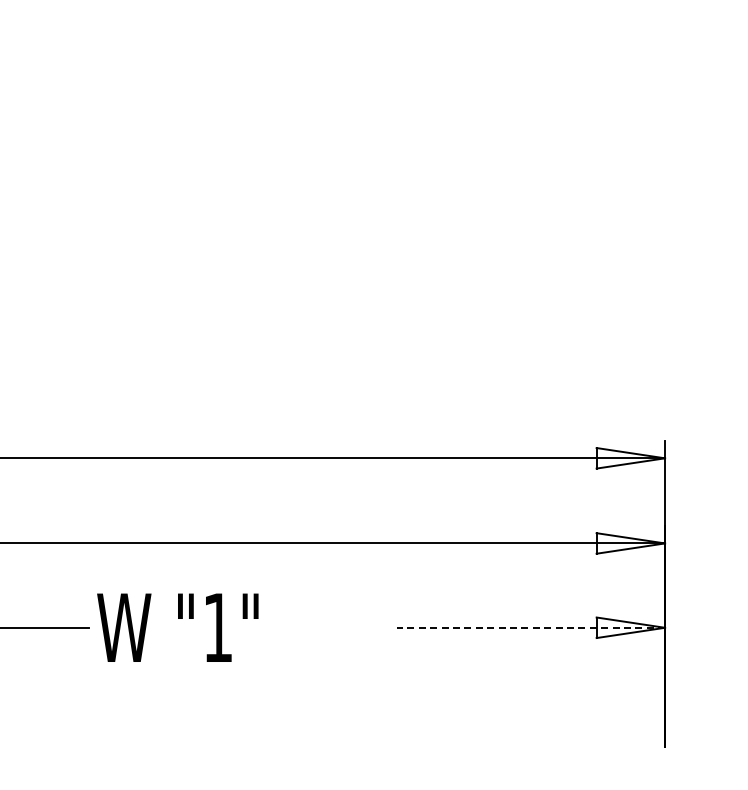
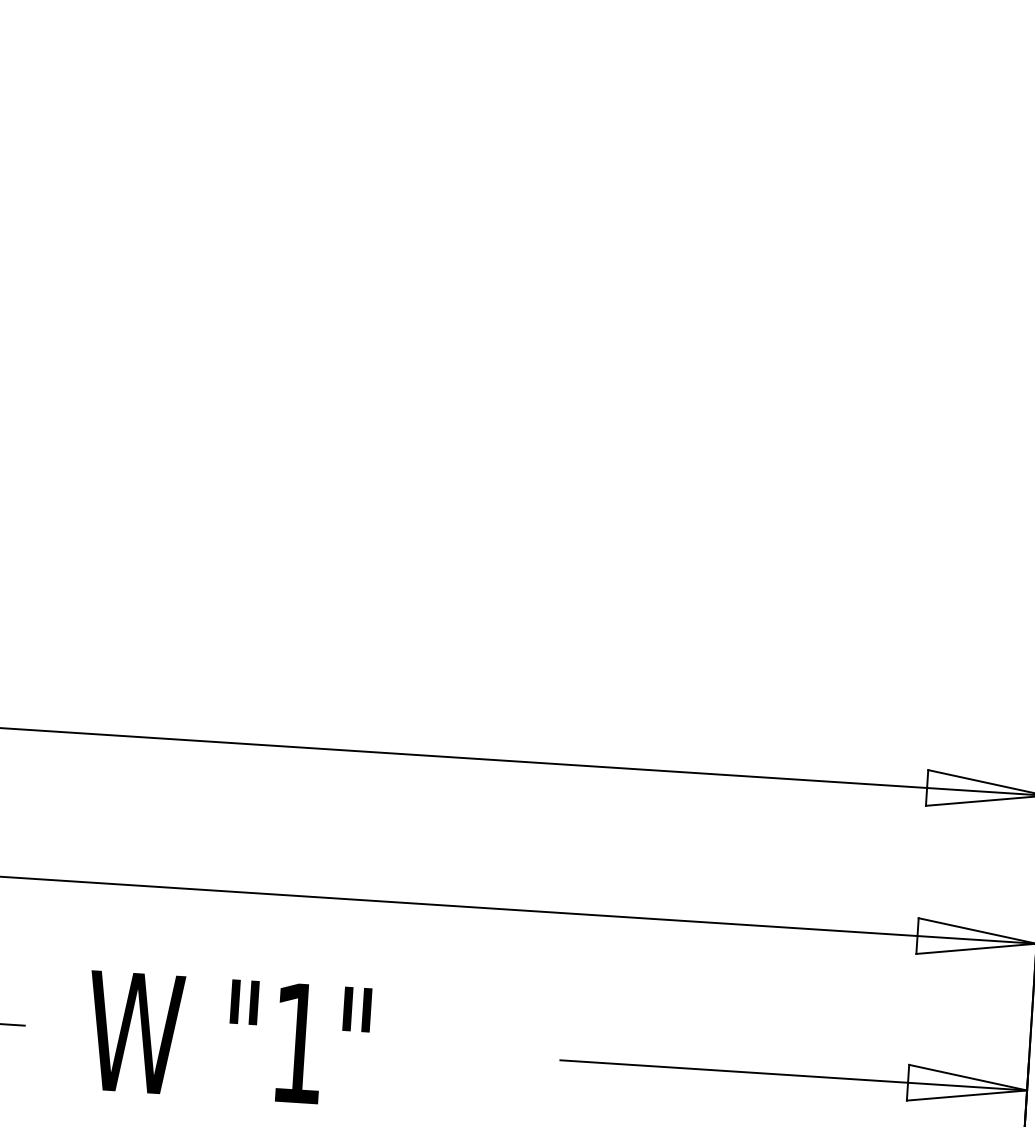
text: (177, 627) -> (227, 1038), moved
line: (530, 627) -> (793, 1074), dashed -> solid

